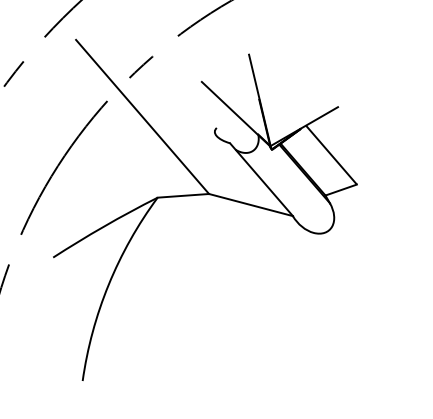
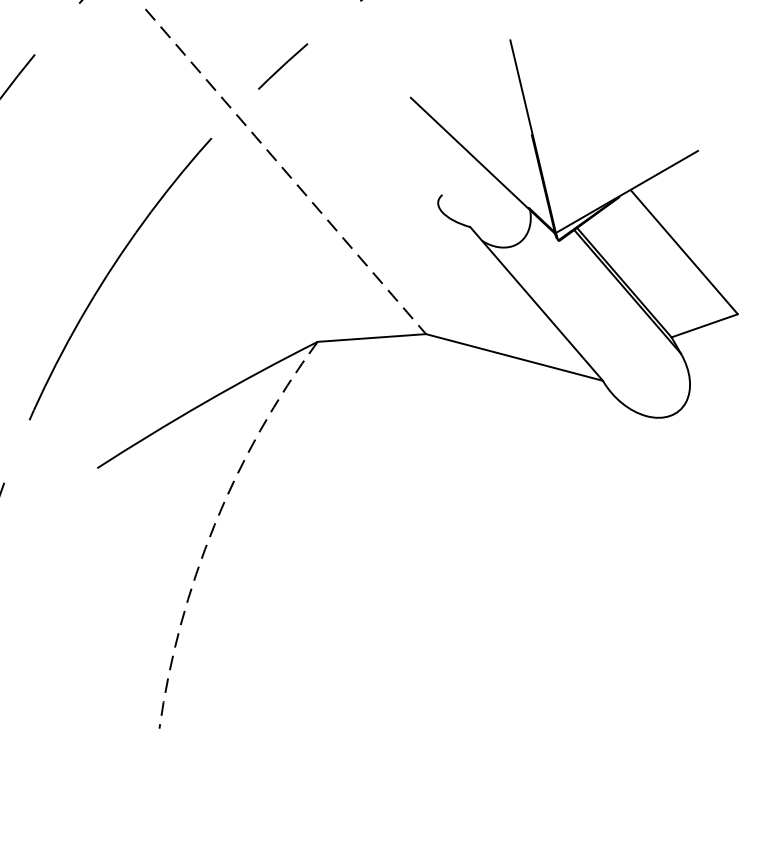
line: (142, 116) -> (285, 170), solid -> dashed
arc: (108, 284) -> (213, 525), solid -> dashed

